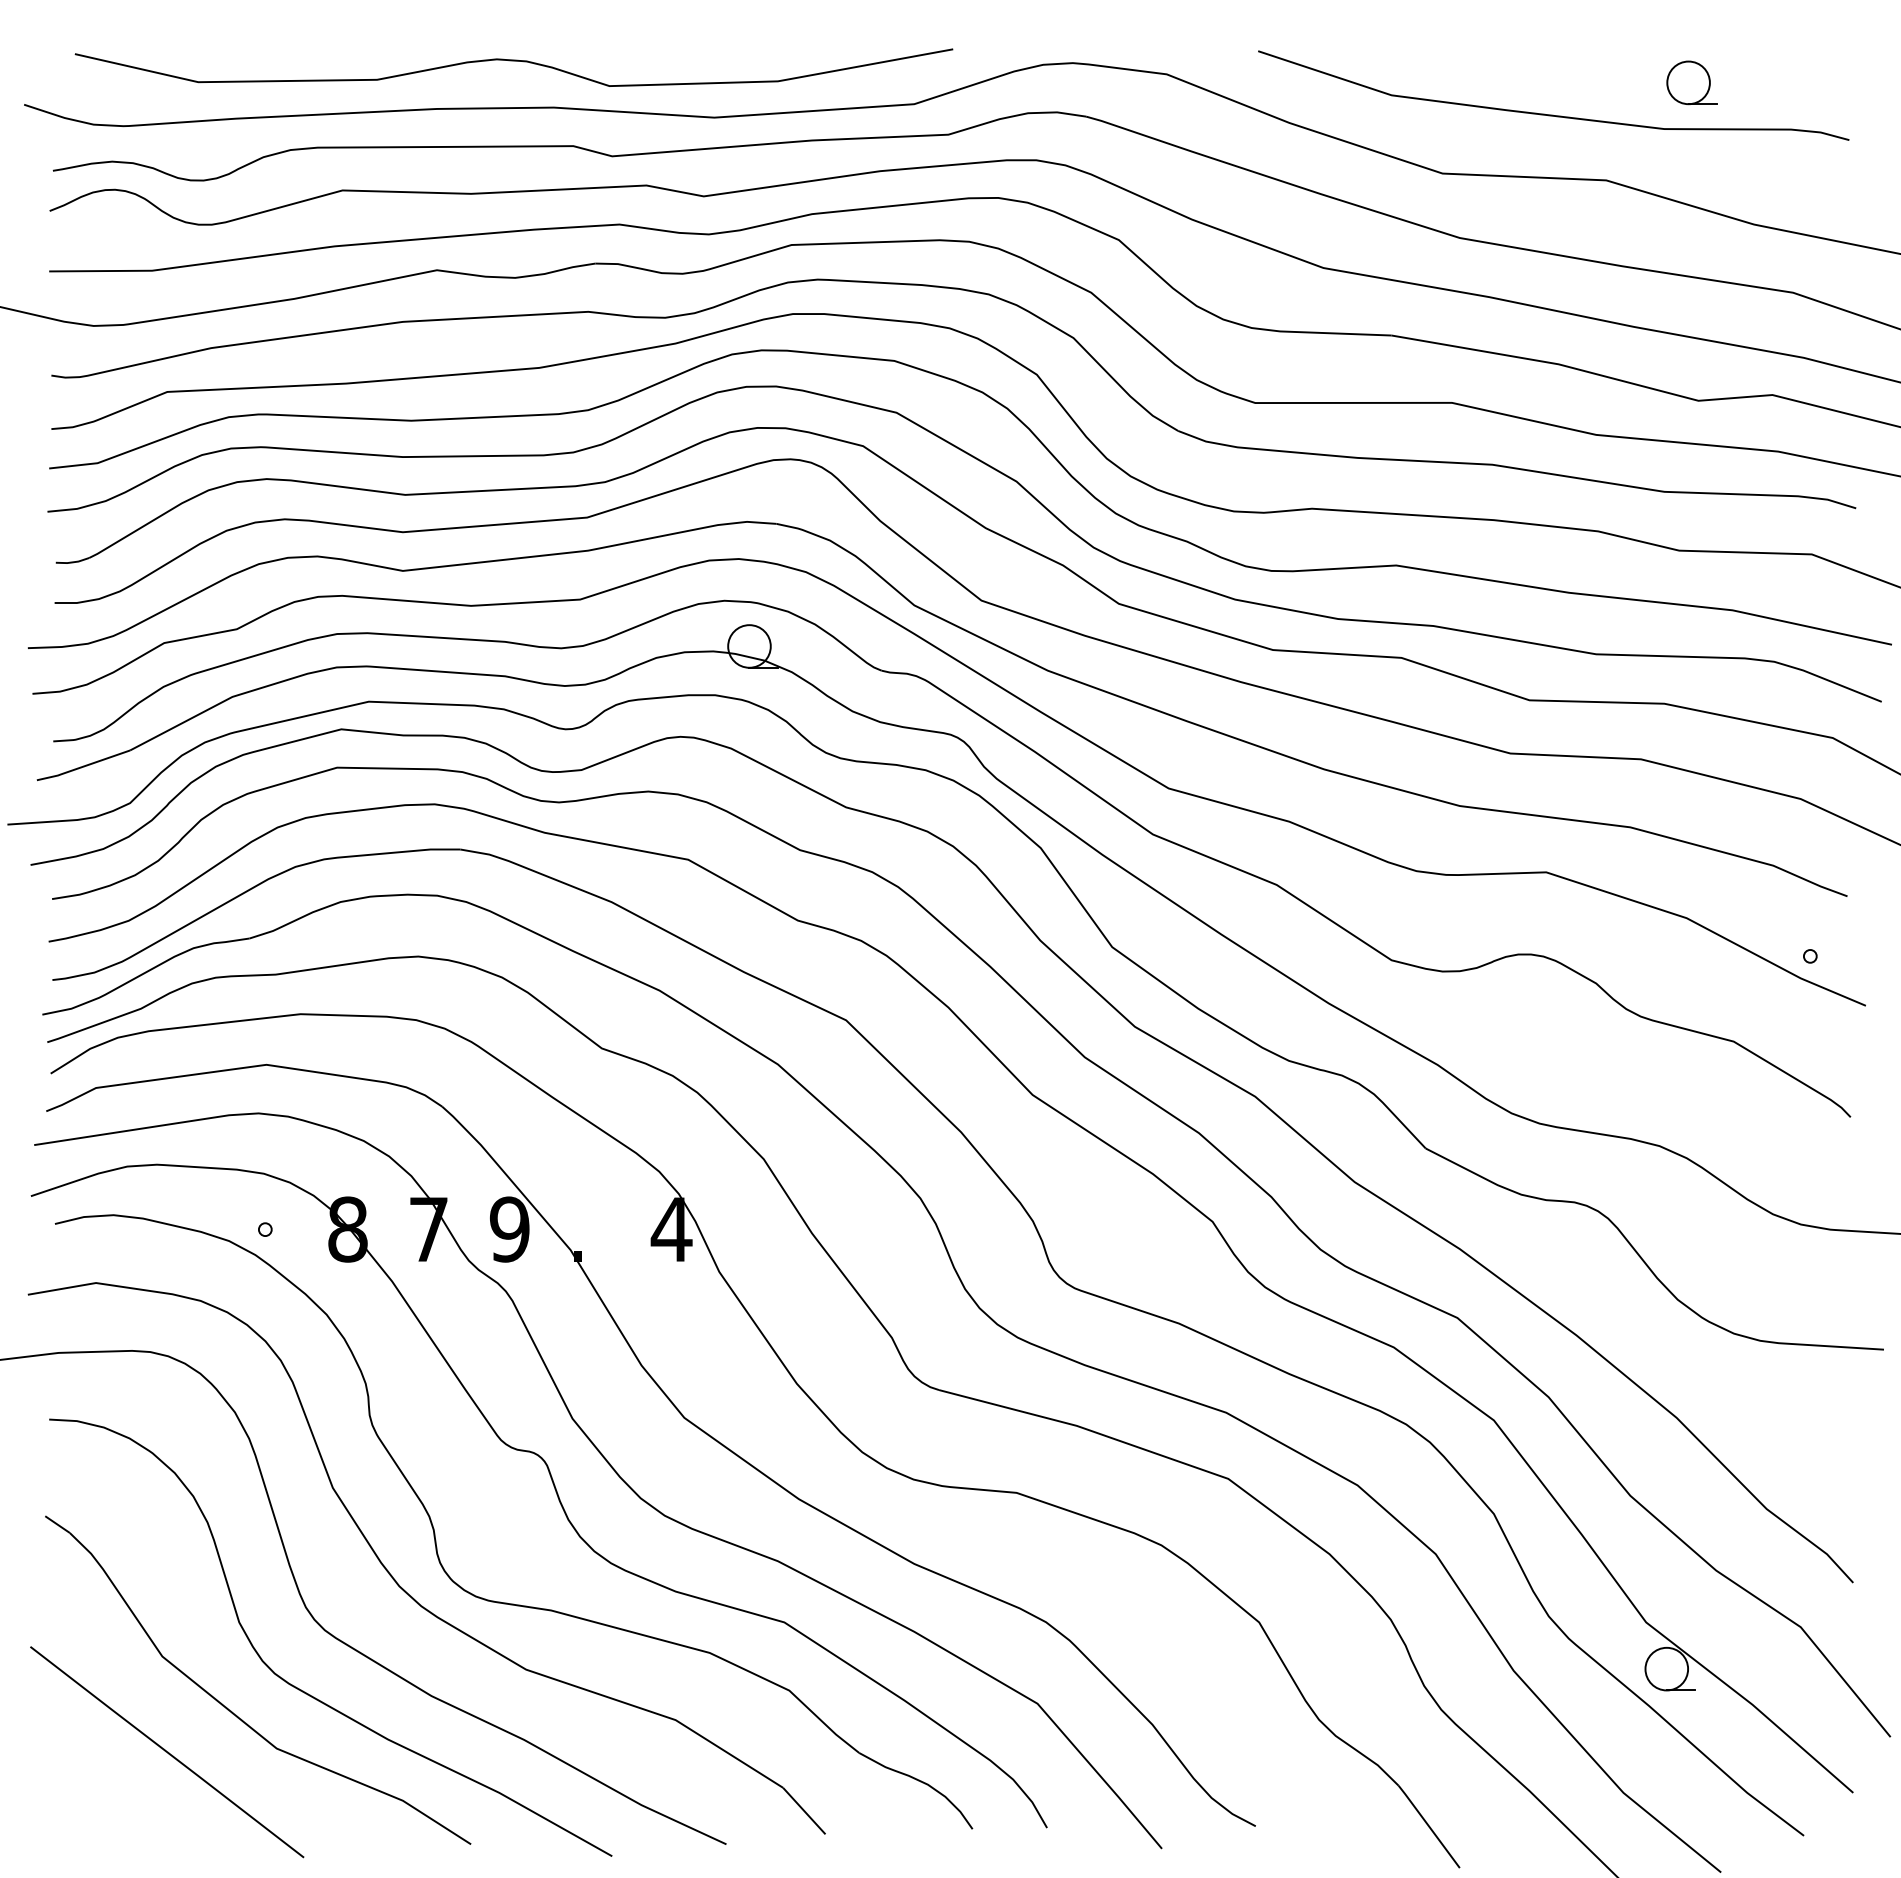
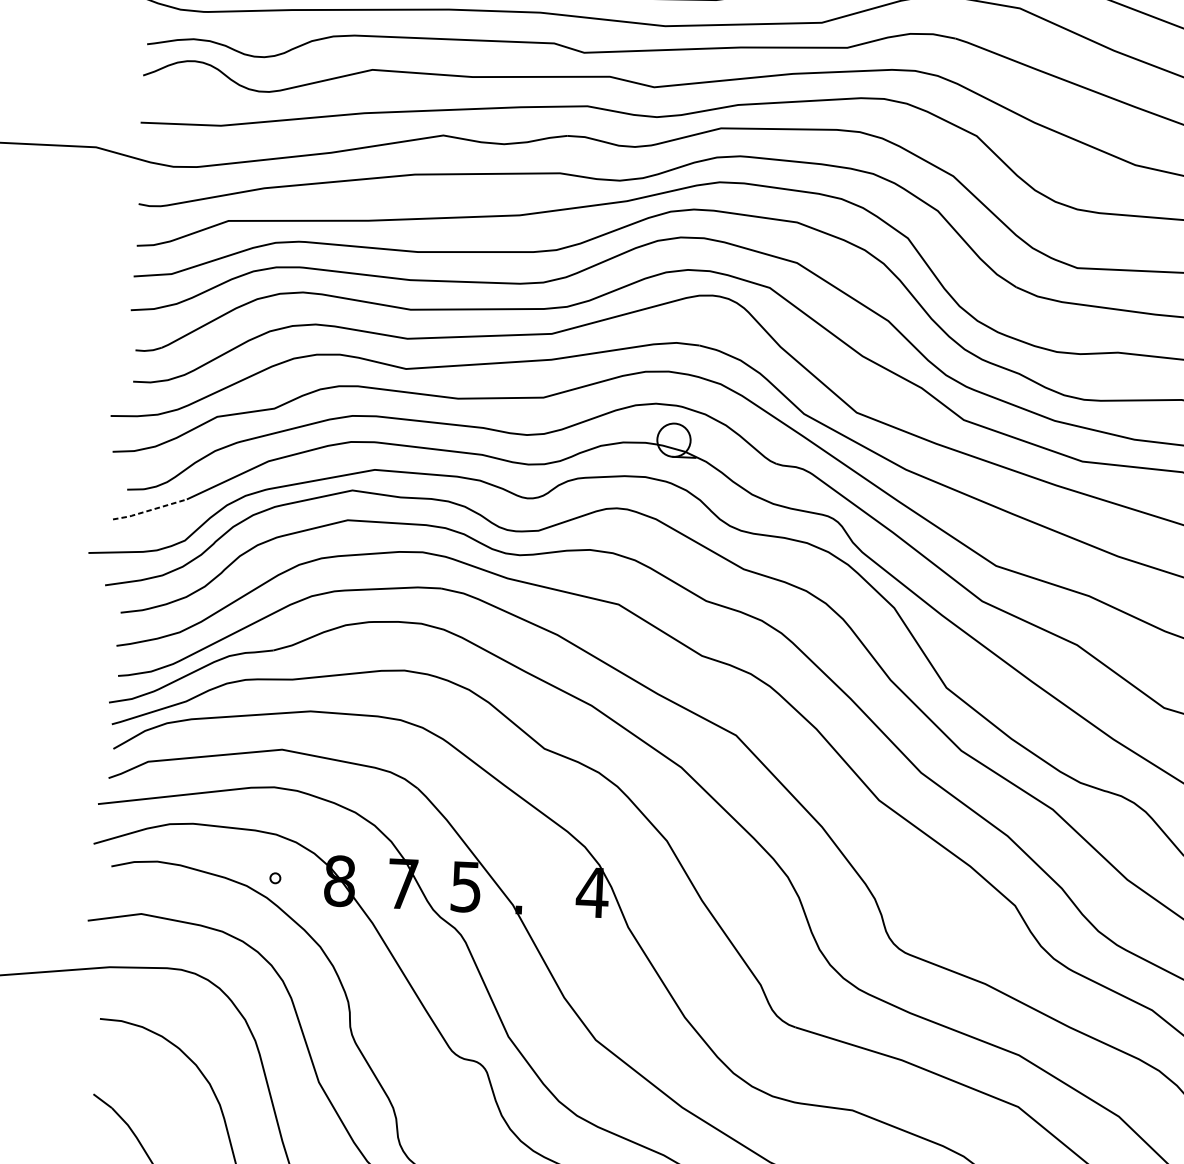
line: (83, 766) -> (149, 510), solid -> dashed
text: (509, 1229) -> (465, 886), 9 -> 5

